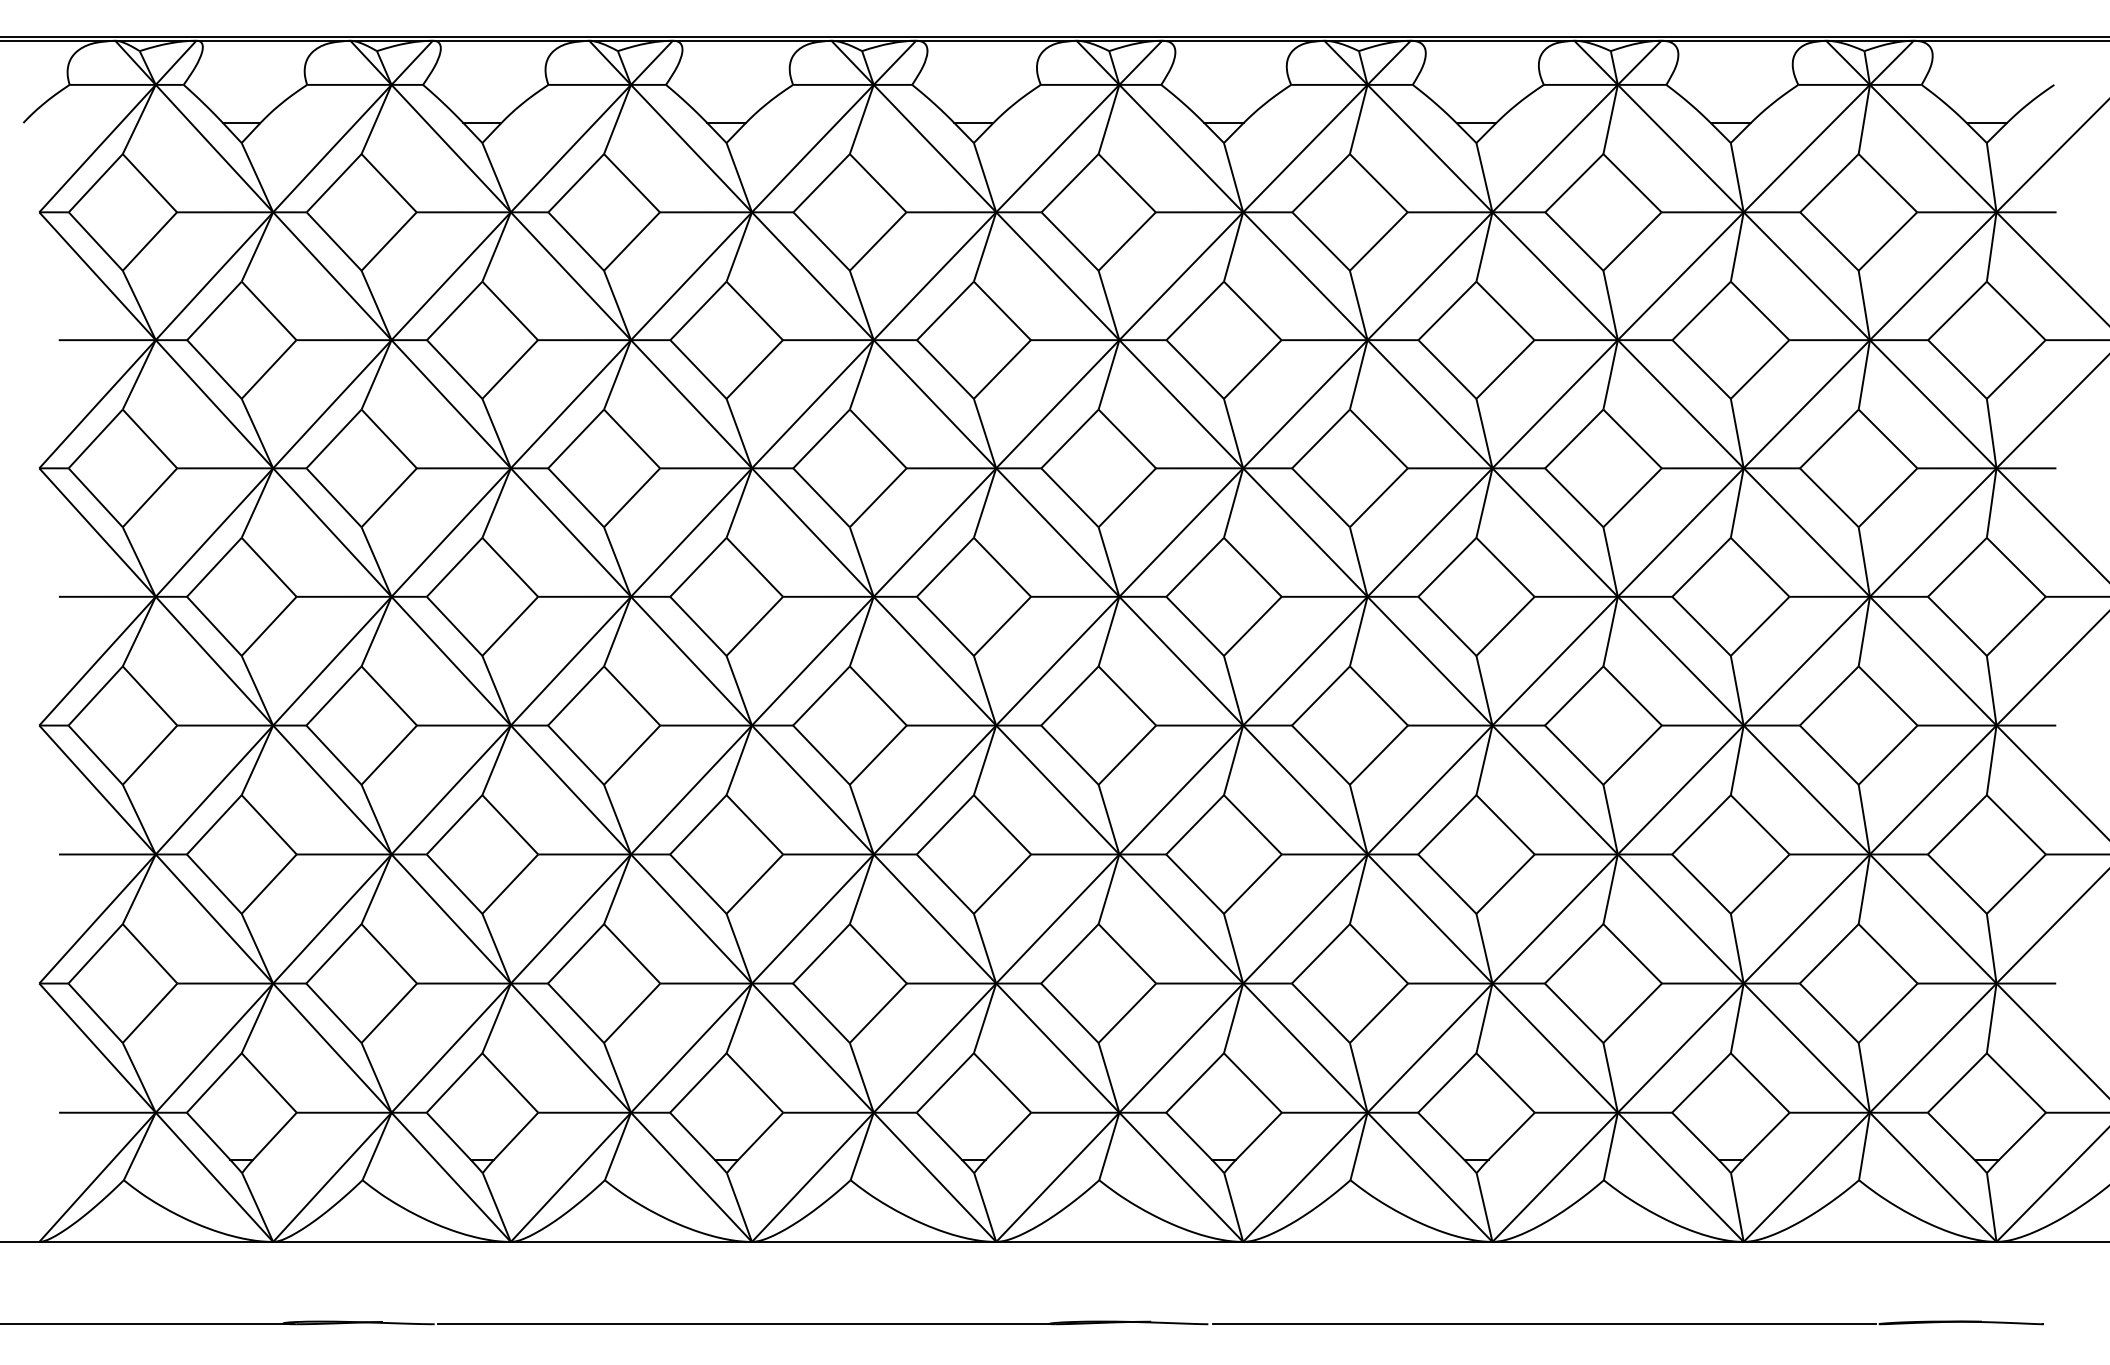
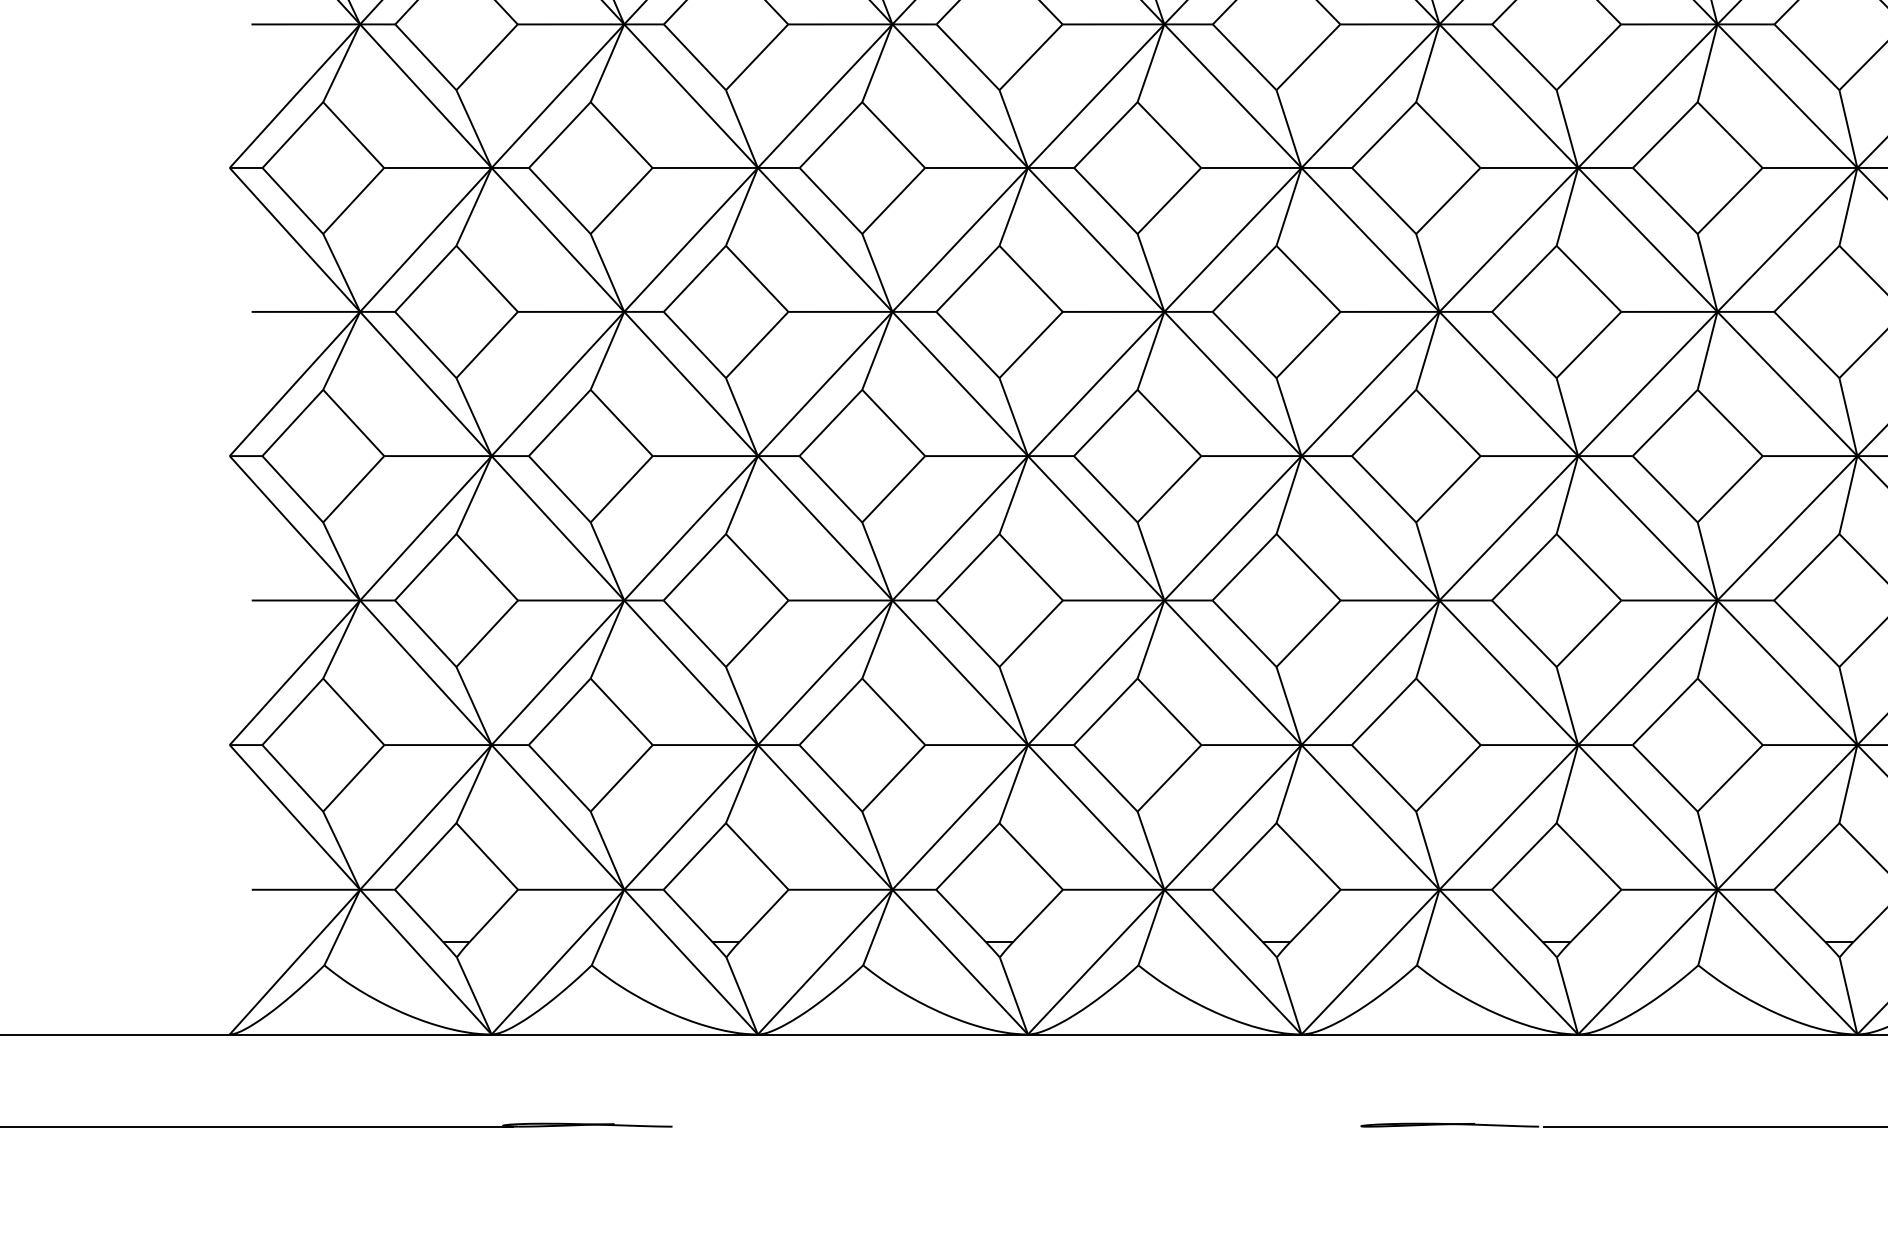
line: (744, 1324) -> (1019, 1126), removed

